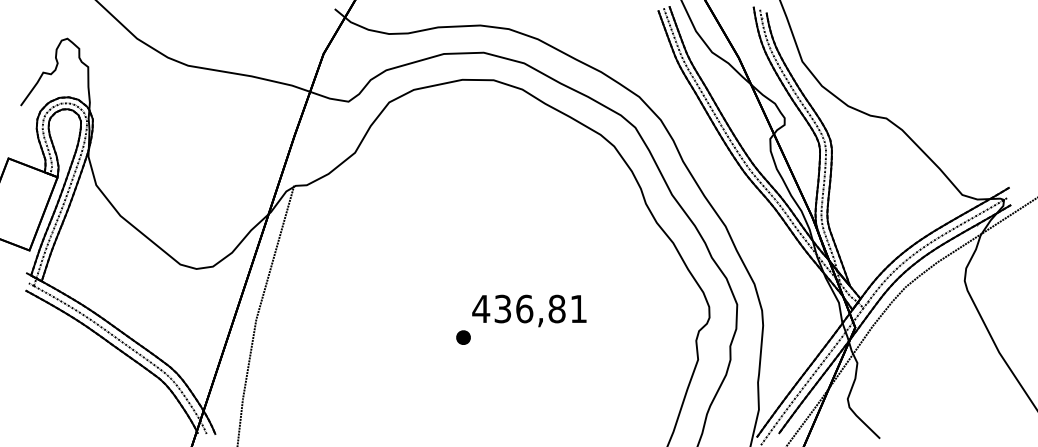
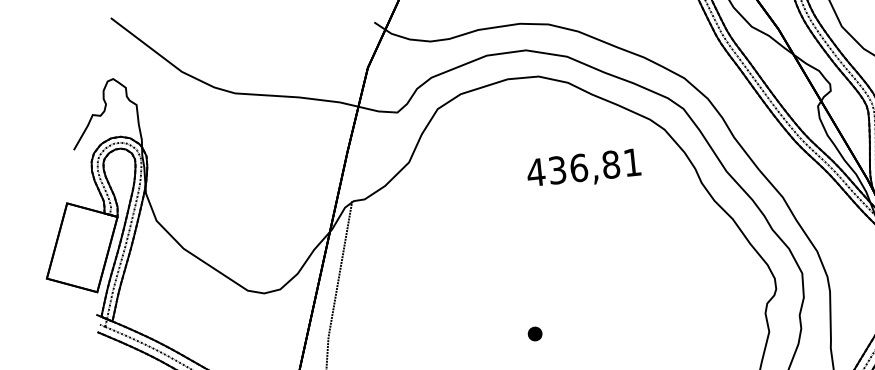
text: (529, 310) -> (583, 169), moved

